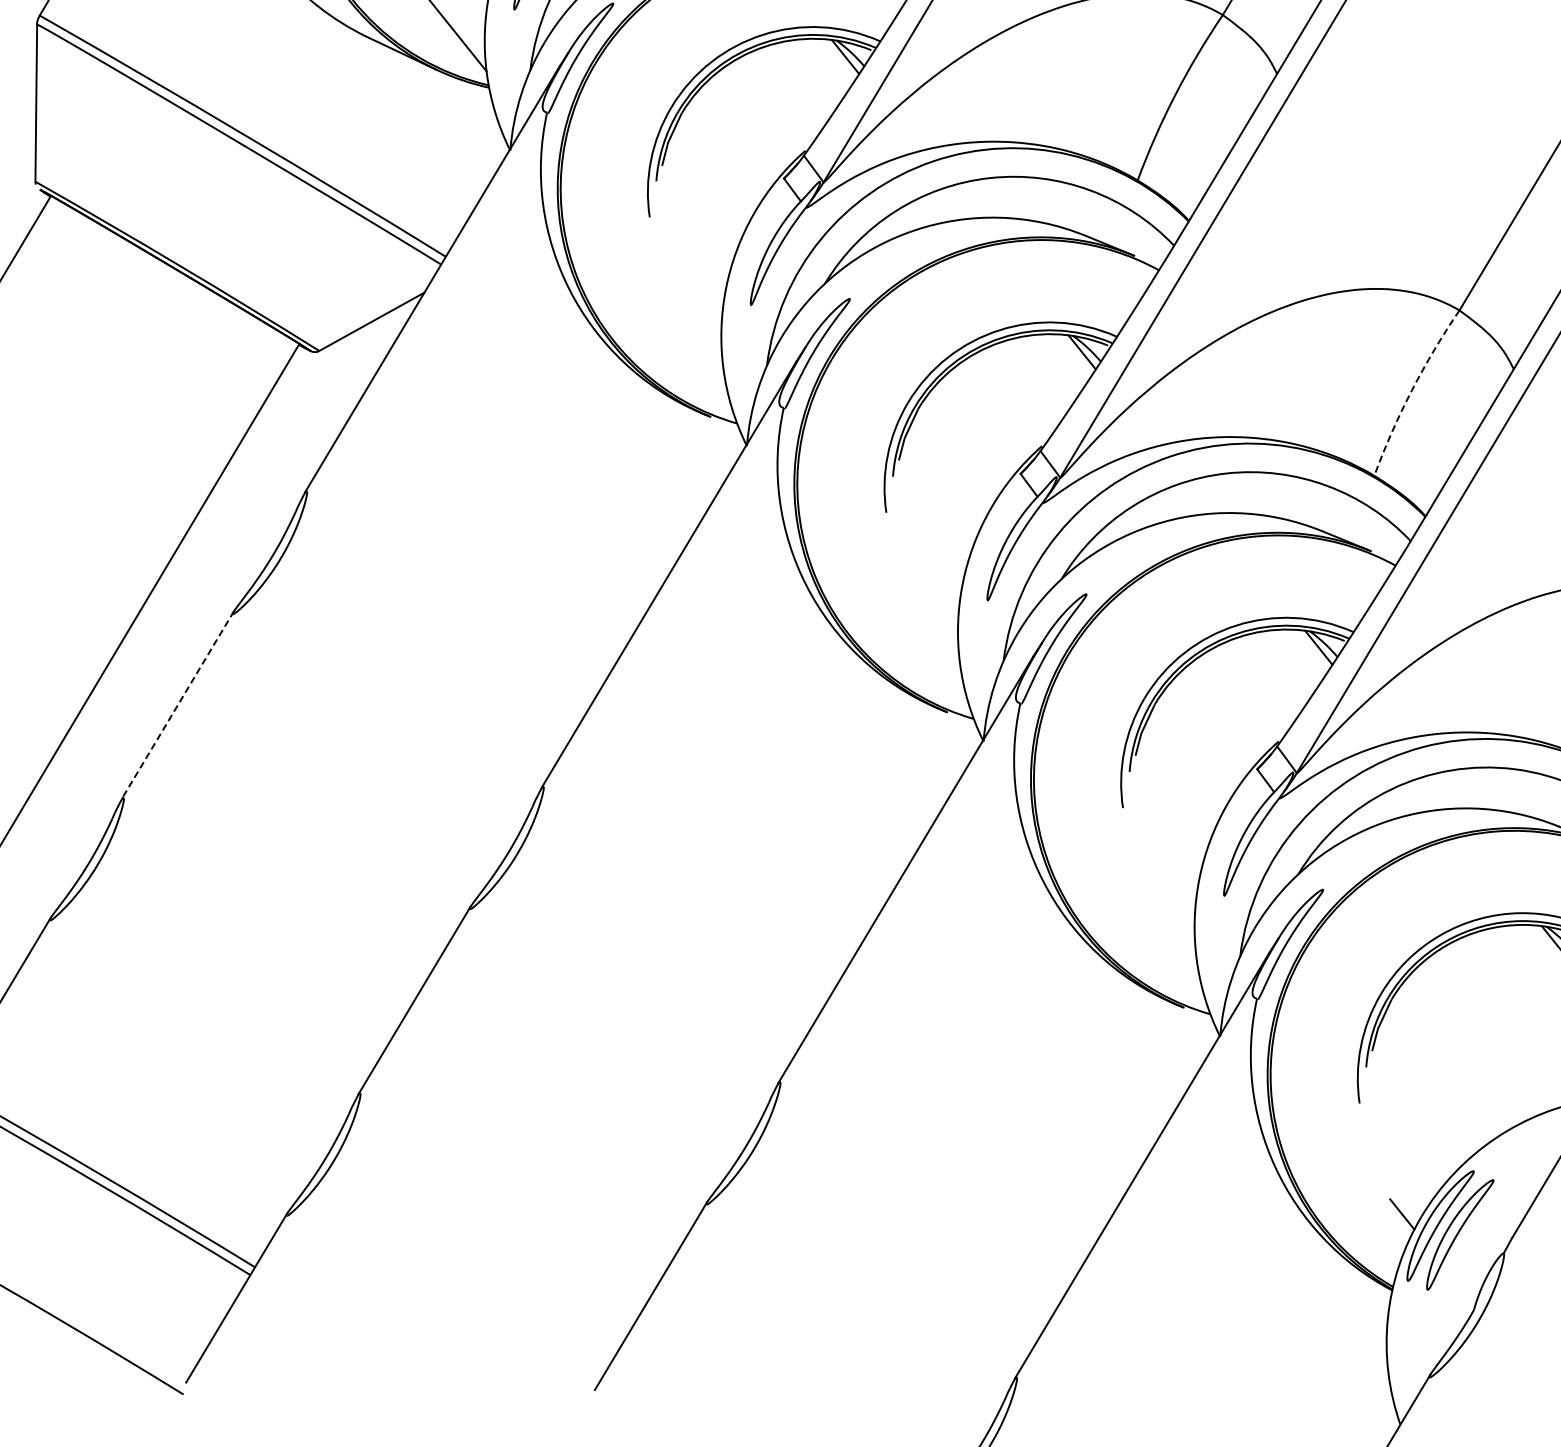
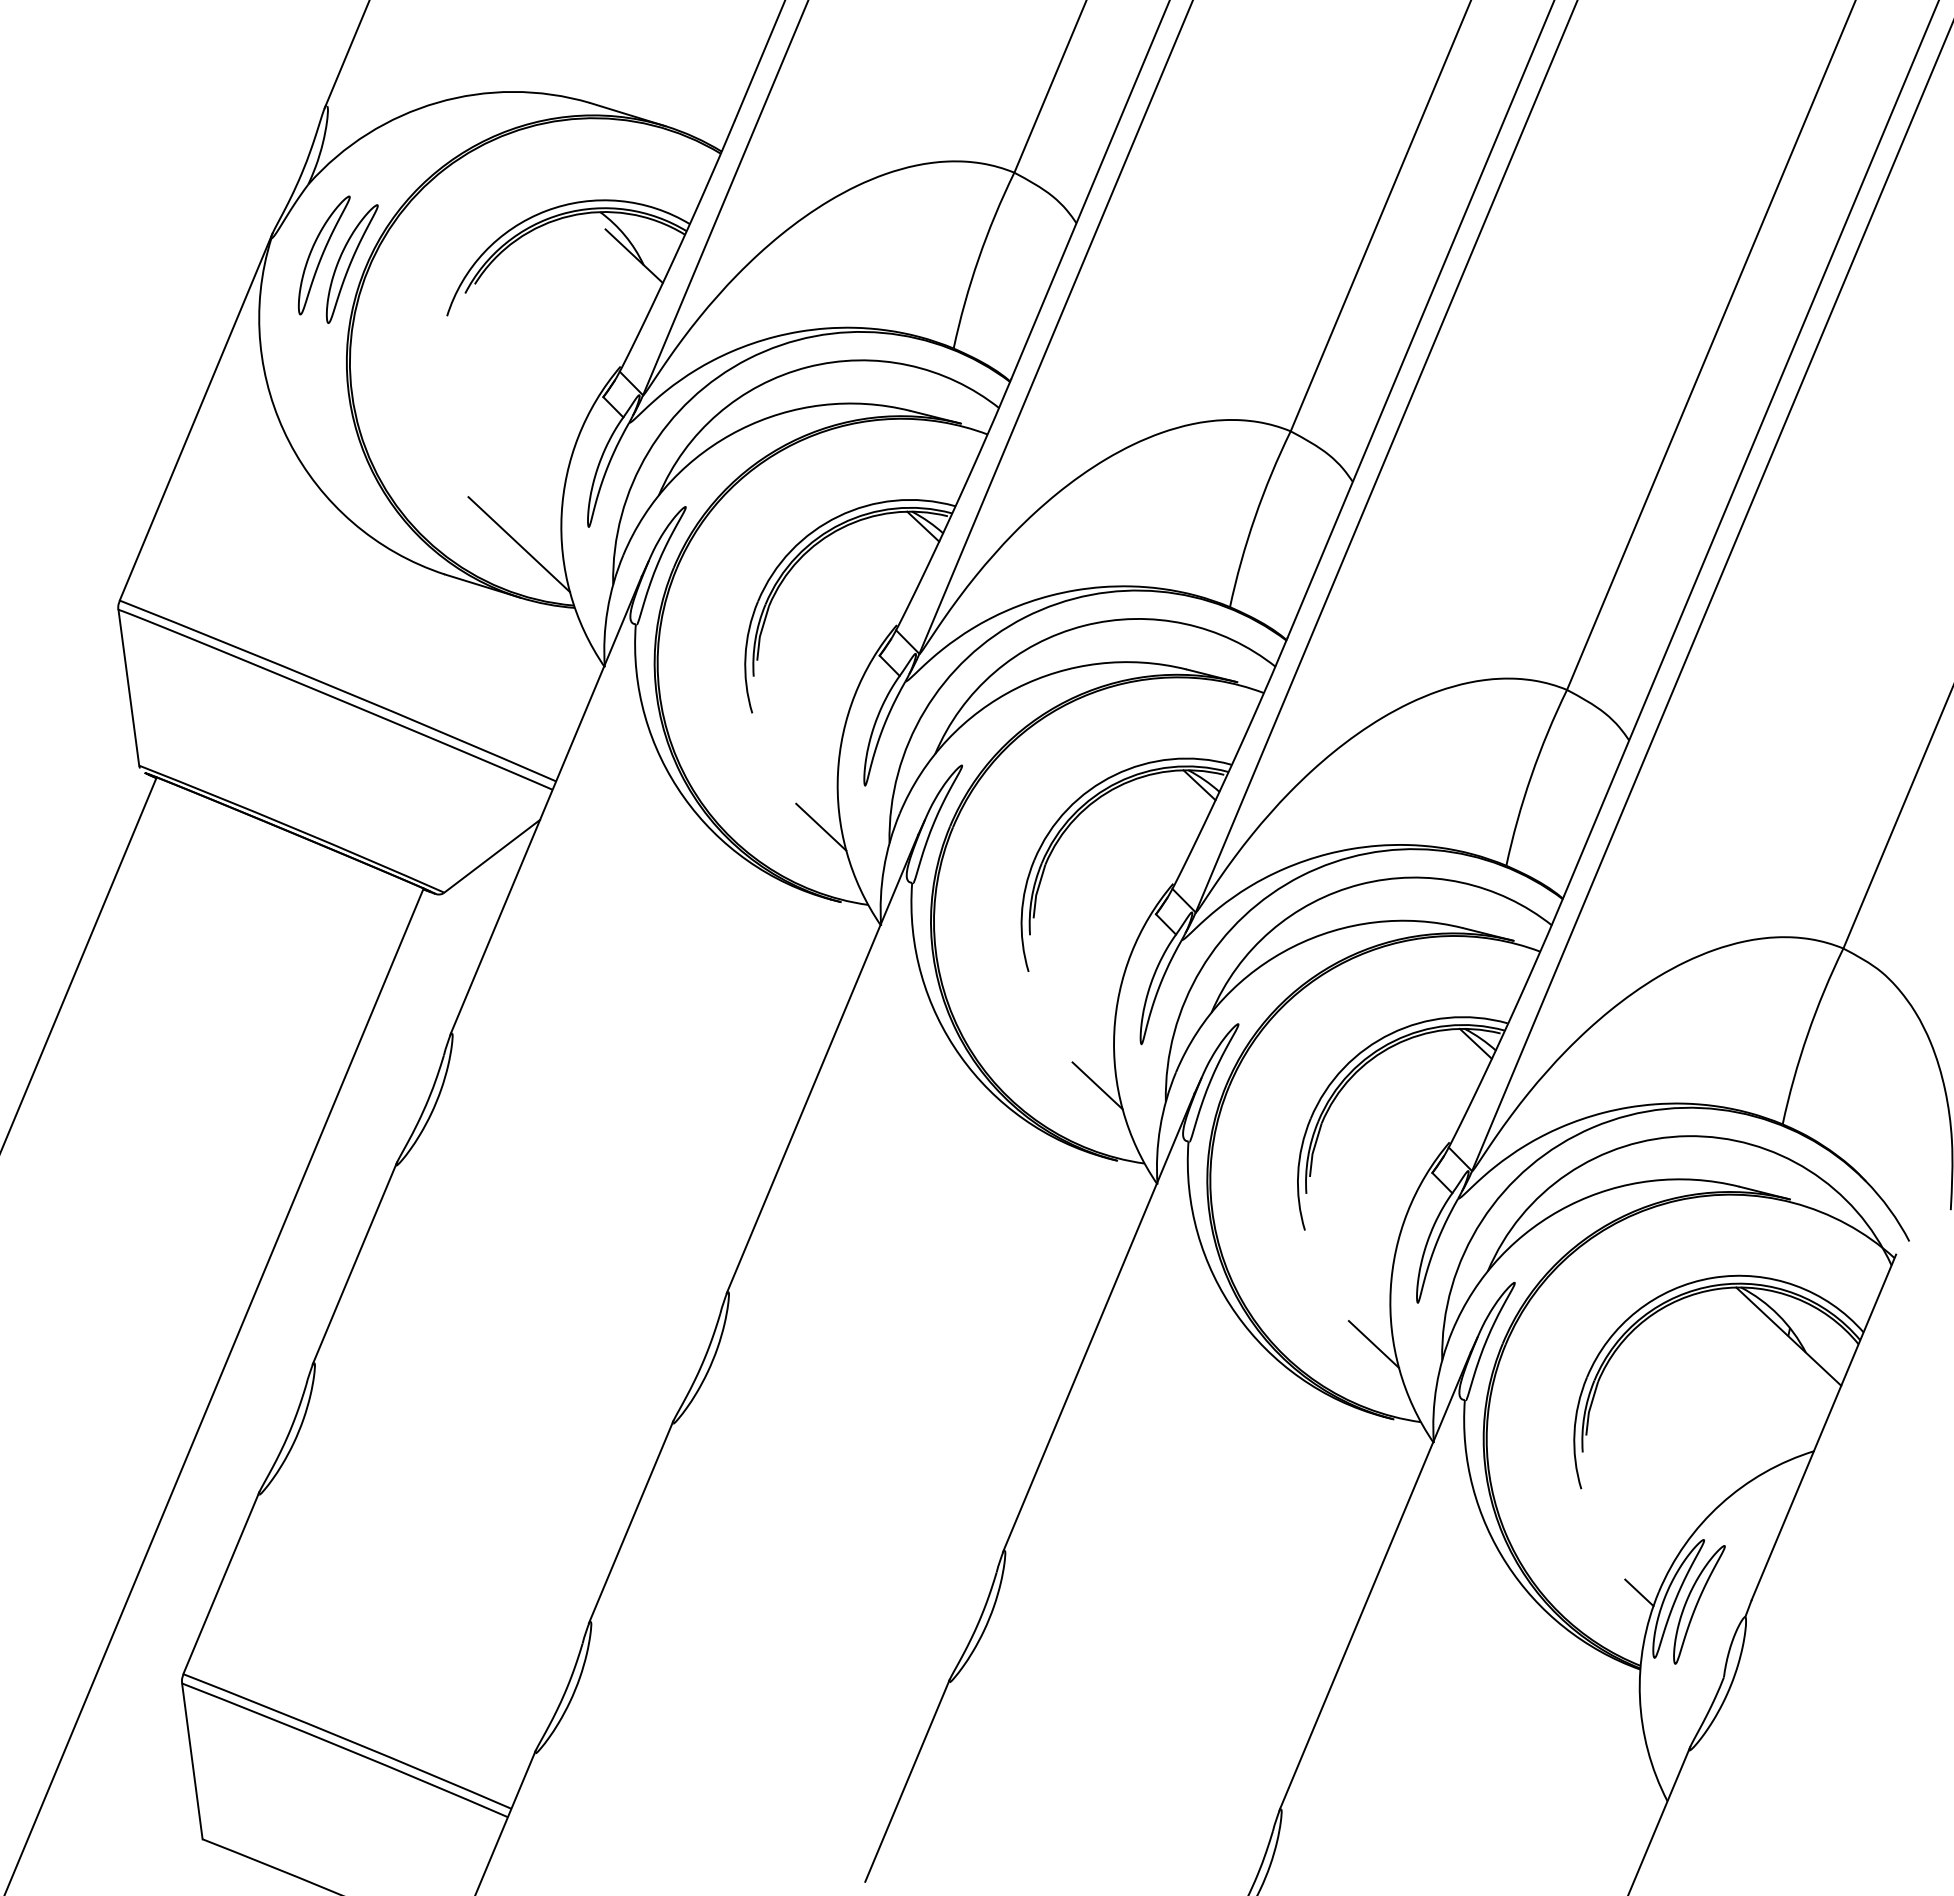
line: (702, 339) -> (821, 826), added
arc: (1411, 391) -> (1531, 776), dashed -> solid
line: (938, 634) -> (1097, 1085), added
line: (177, 705) -> (354, 1263), dashed -> solid
line: (1174, 930) -> (1373, 1344), added

